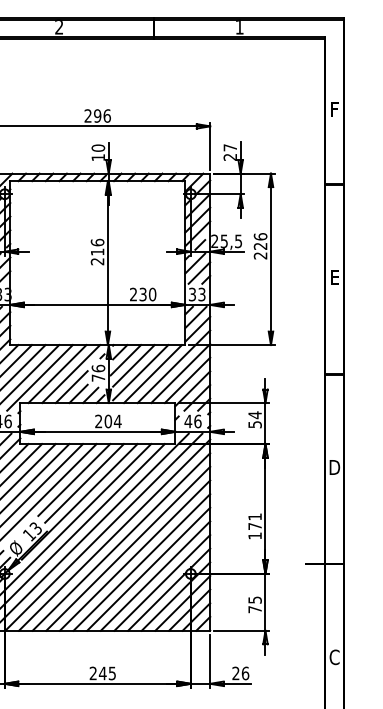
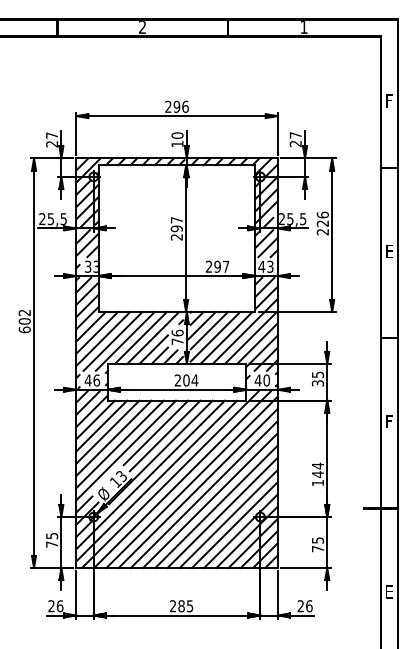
text: (97, 247) -> (176, 224), 216 -> 297
text: (147, 294) -> (221, 266), 230 -> 297
text: (192, 294) -> (261, 266), 33 -> 43
text: (254, 419) -> (317, 378), 54 -> 35
text: (197, 421) -> (266, 380), 46 -> 40
text: (334, 467) -> (389, 421), D -> F
text: (254, 521) -> (317, 470), 171 -> 144
text: (333, 657) -> (388, 591), C -> E
text: (102, 673) -> (181, 606), 245 -> 285

